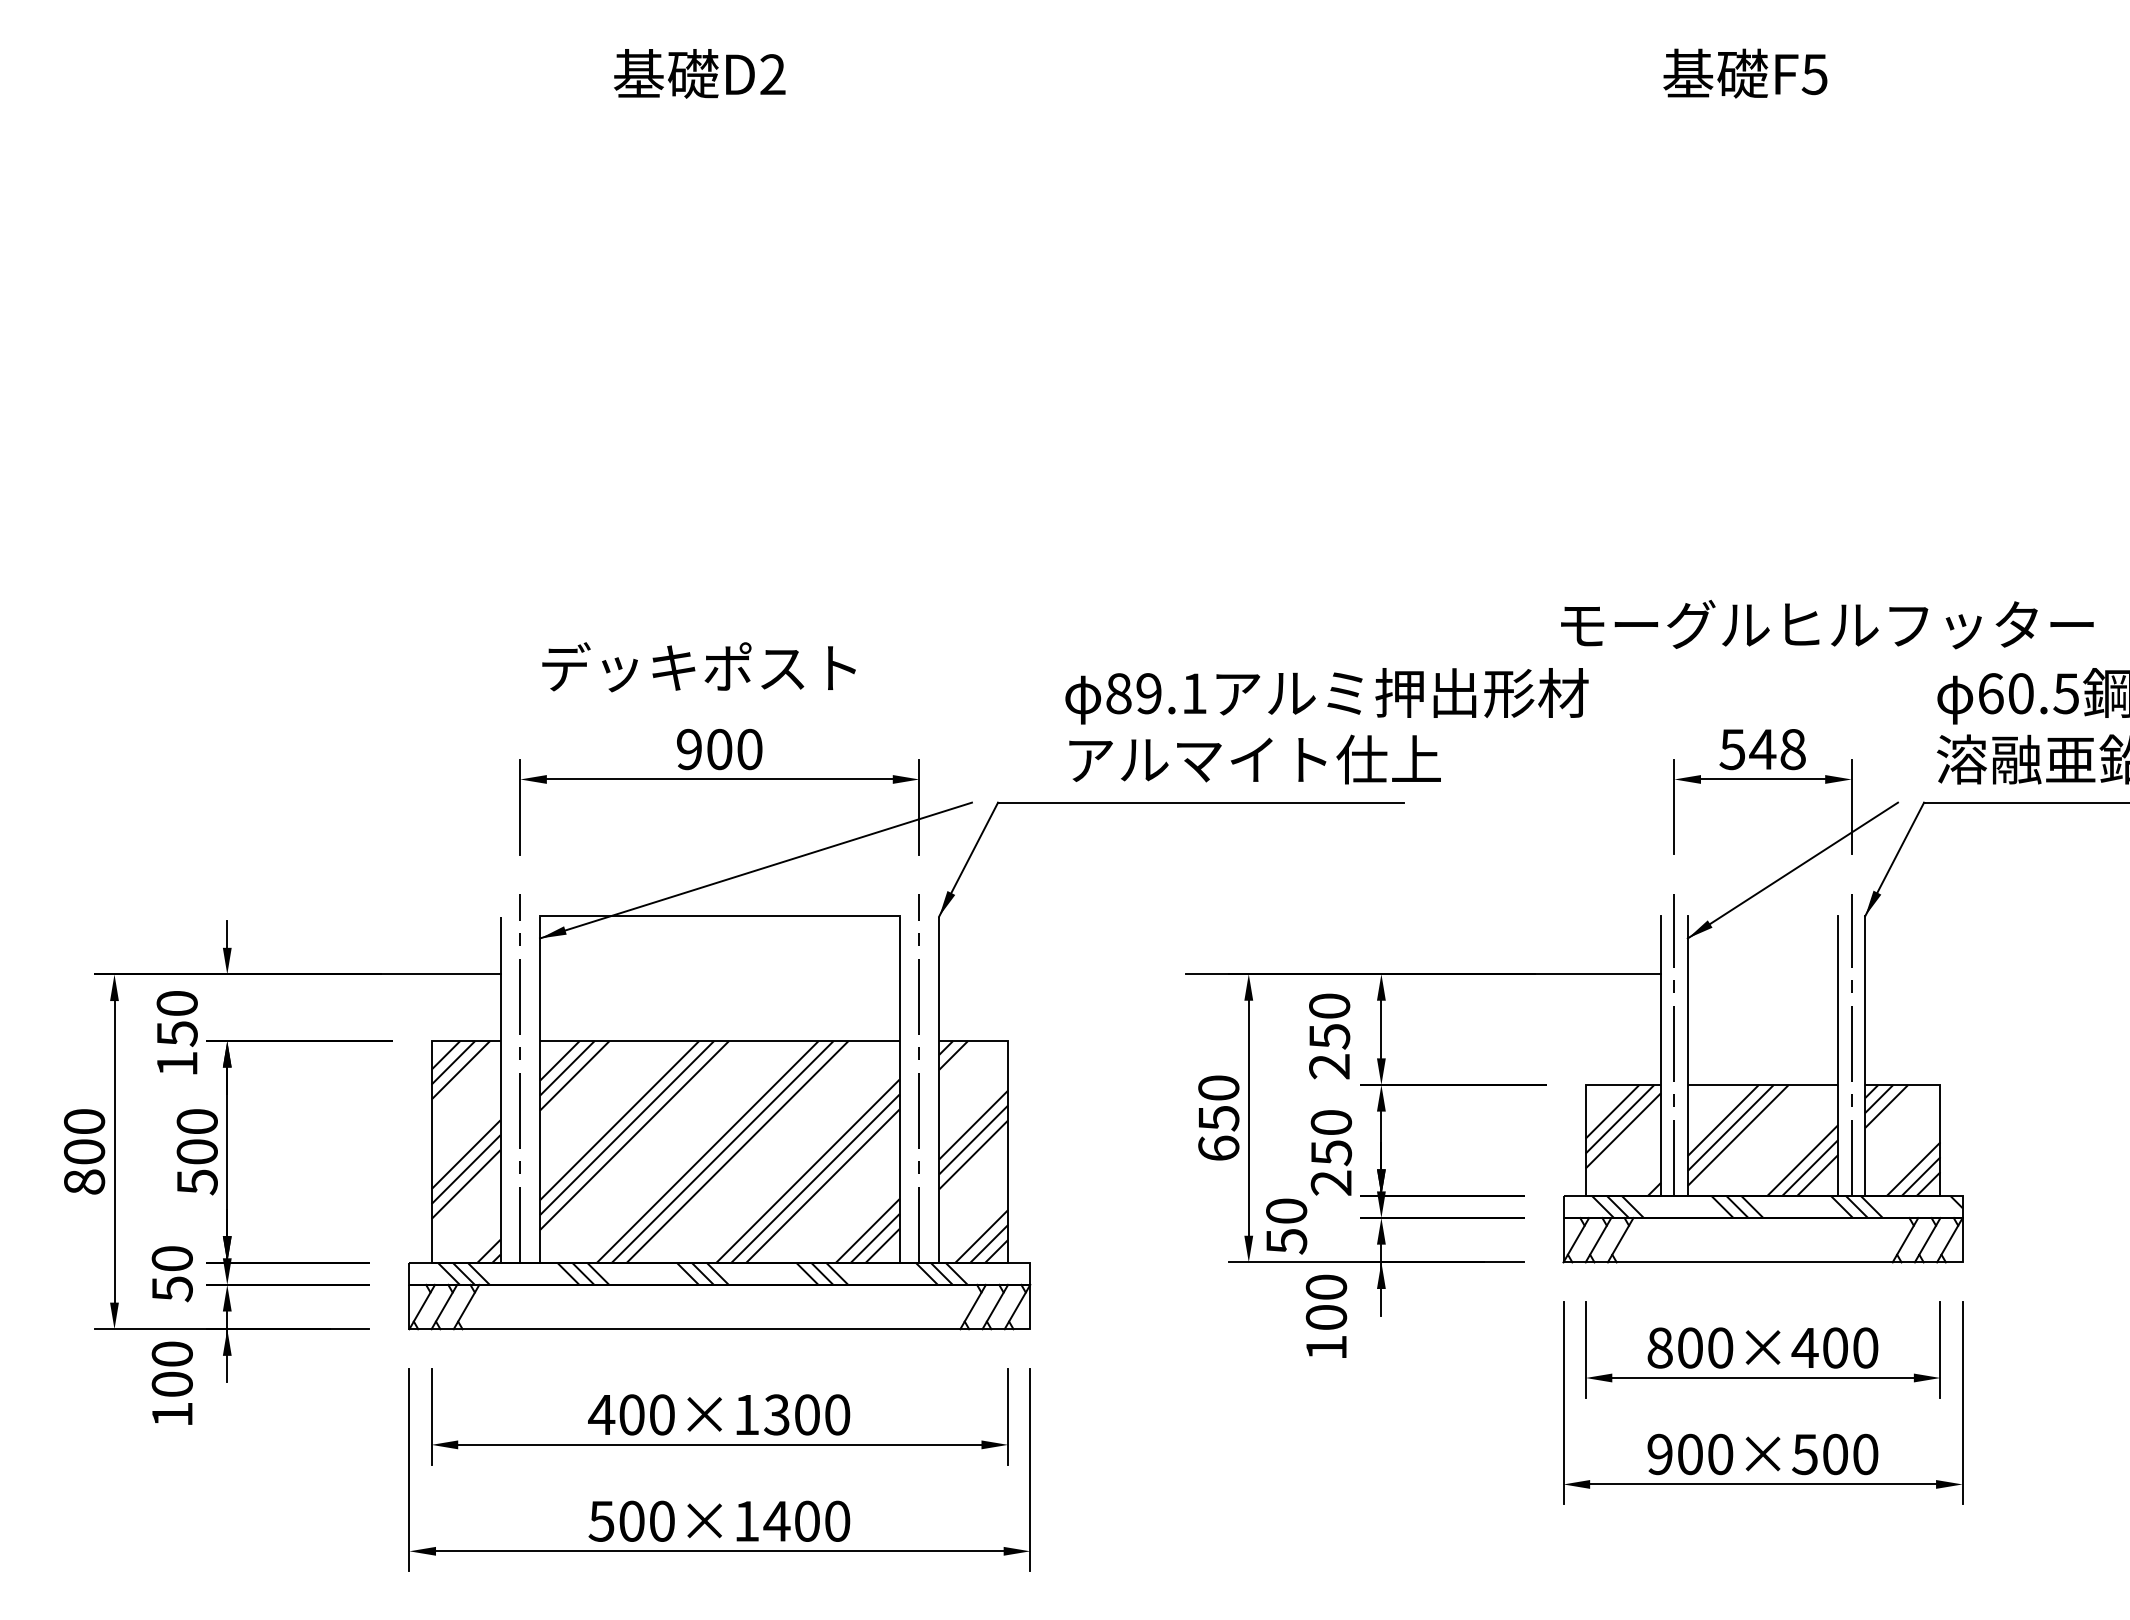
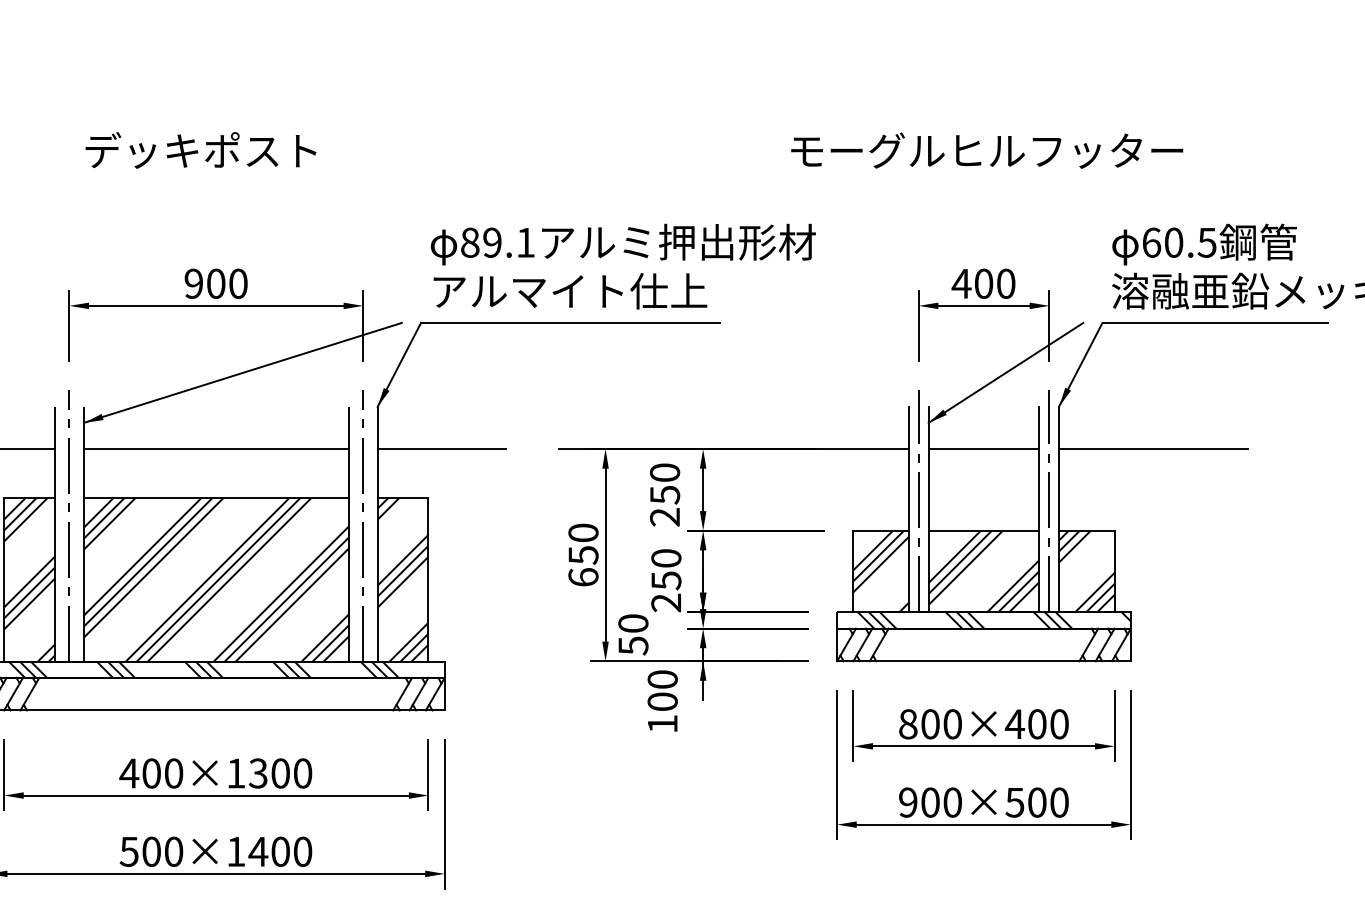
text: (1827, 624) -> (987, 150), moved
text: (698, 667) -> (200, 150), moved
text: (1326, 726) -> (623, 266), moved
text: (1761, 749) -> (982, 283), 548 -> 400
line: (719, 916) -> (216, 449), moved
line: (1026, 974) -> (441, 449), added
line: (1762, 974) -> (983, 449), added
line: (1993, 974) -> (1153, 449), added

